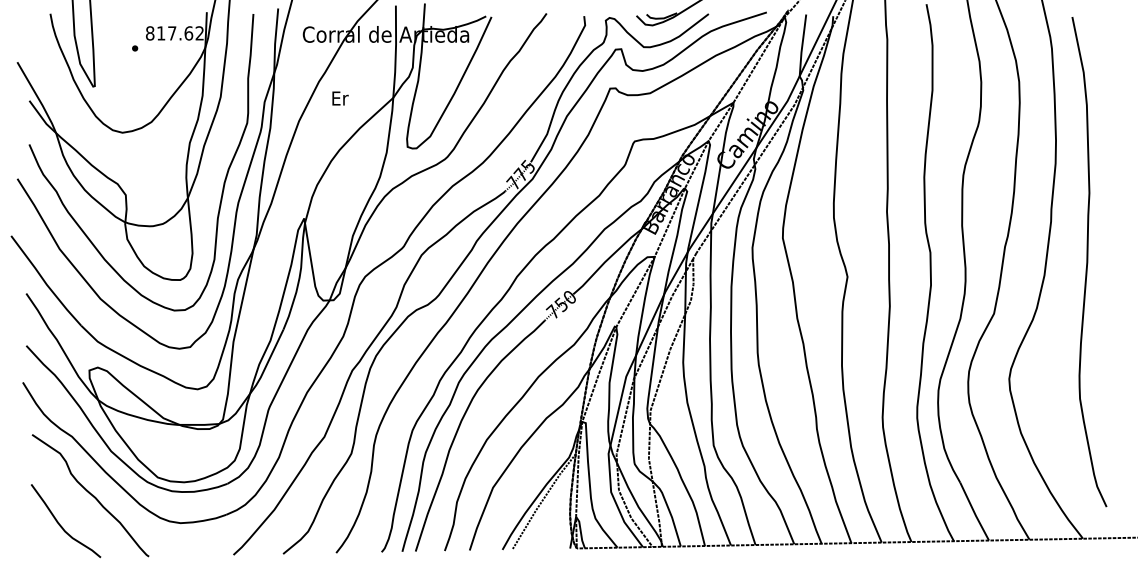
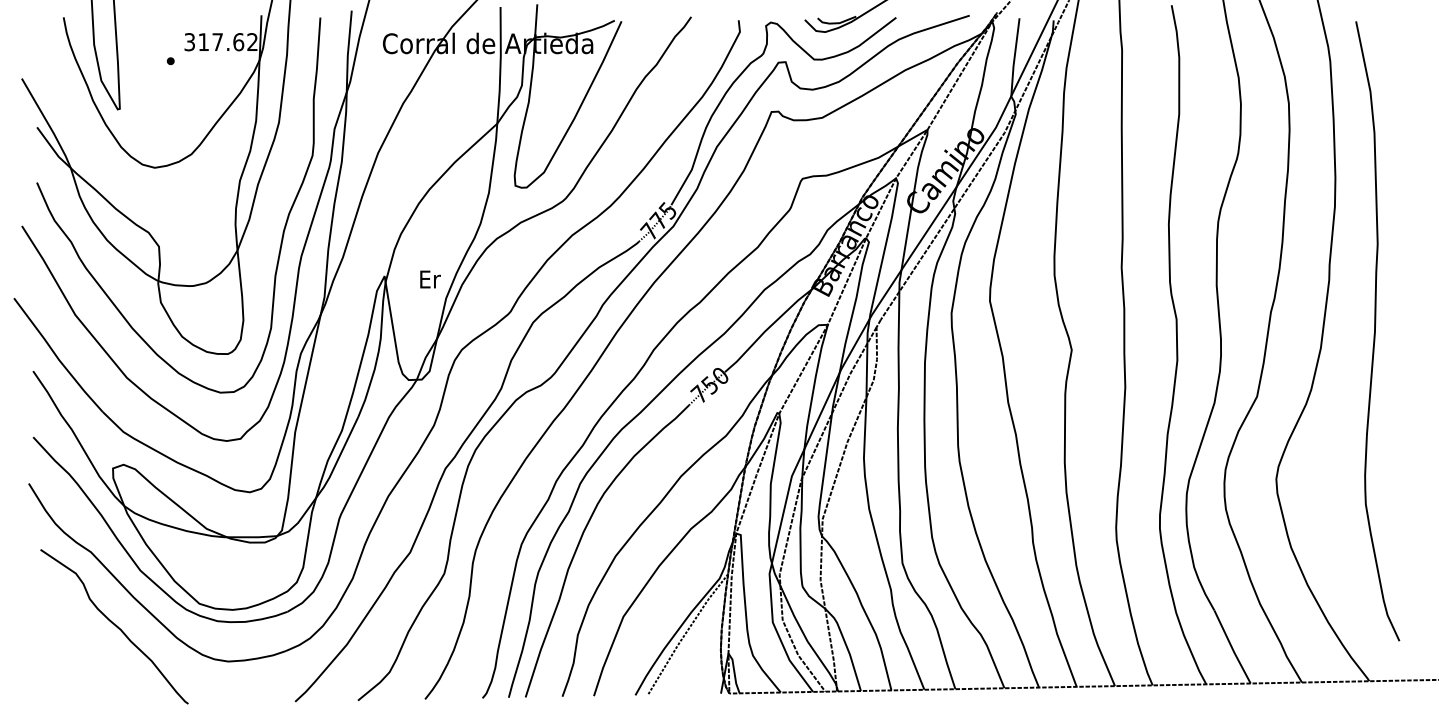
text: (149, 33) -> (189, 42), 817.62 -> 317.62
text: (340, 98) -> (430, 279), moved
curve: (61, 525) -> (77, 664), removed

